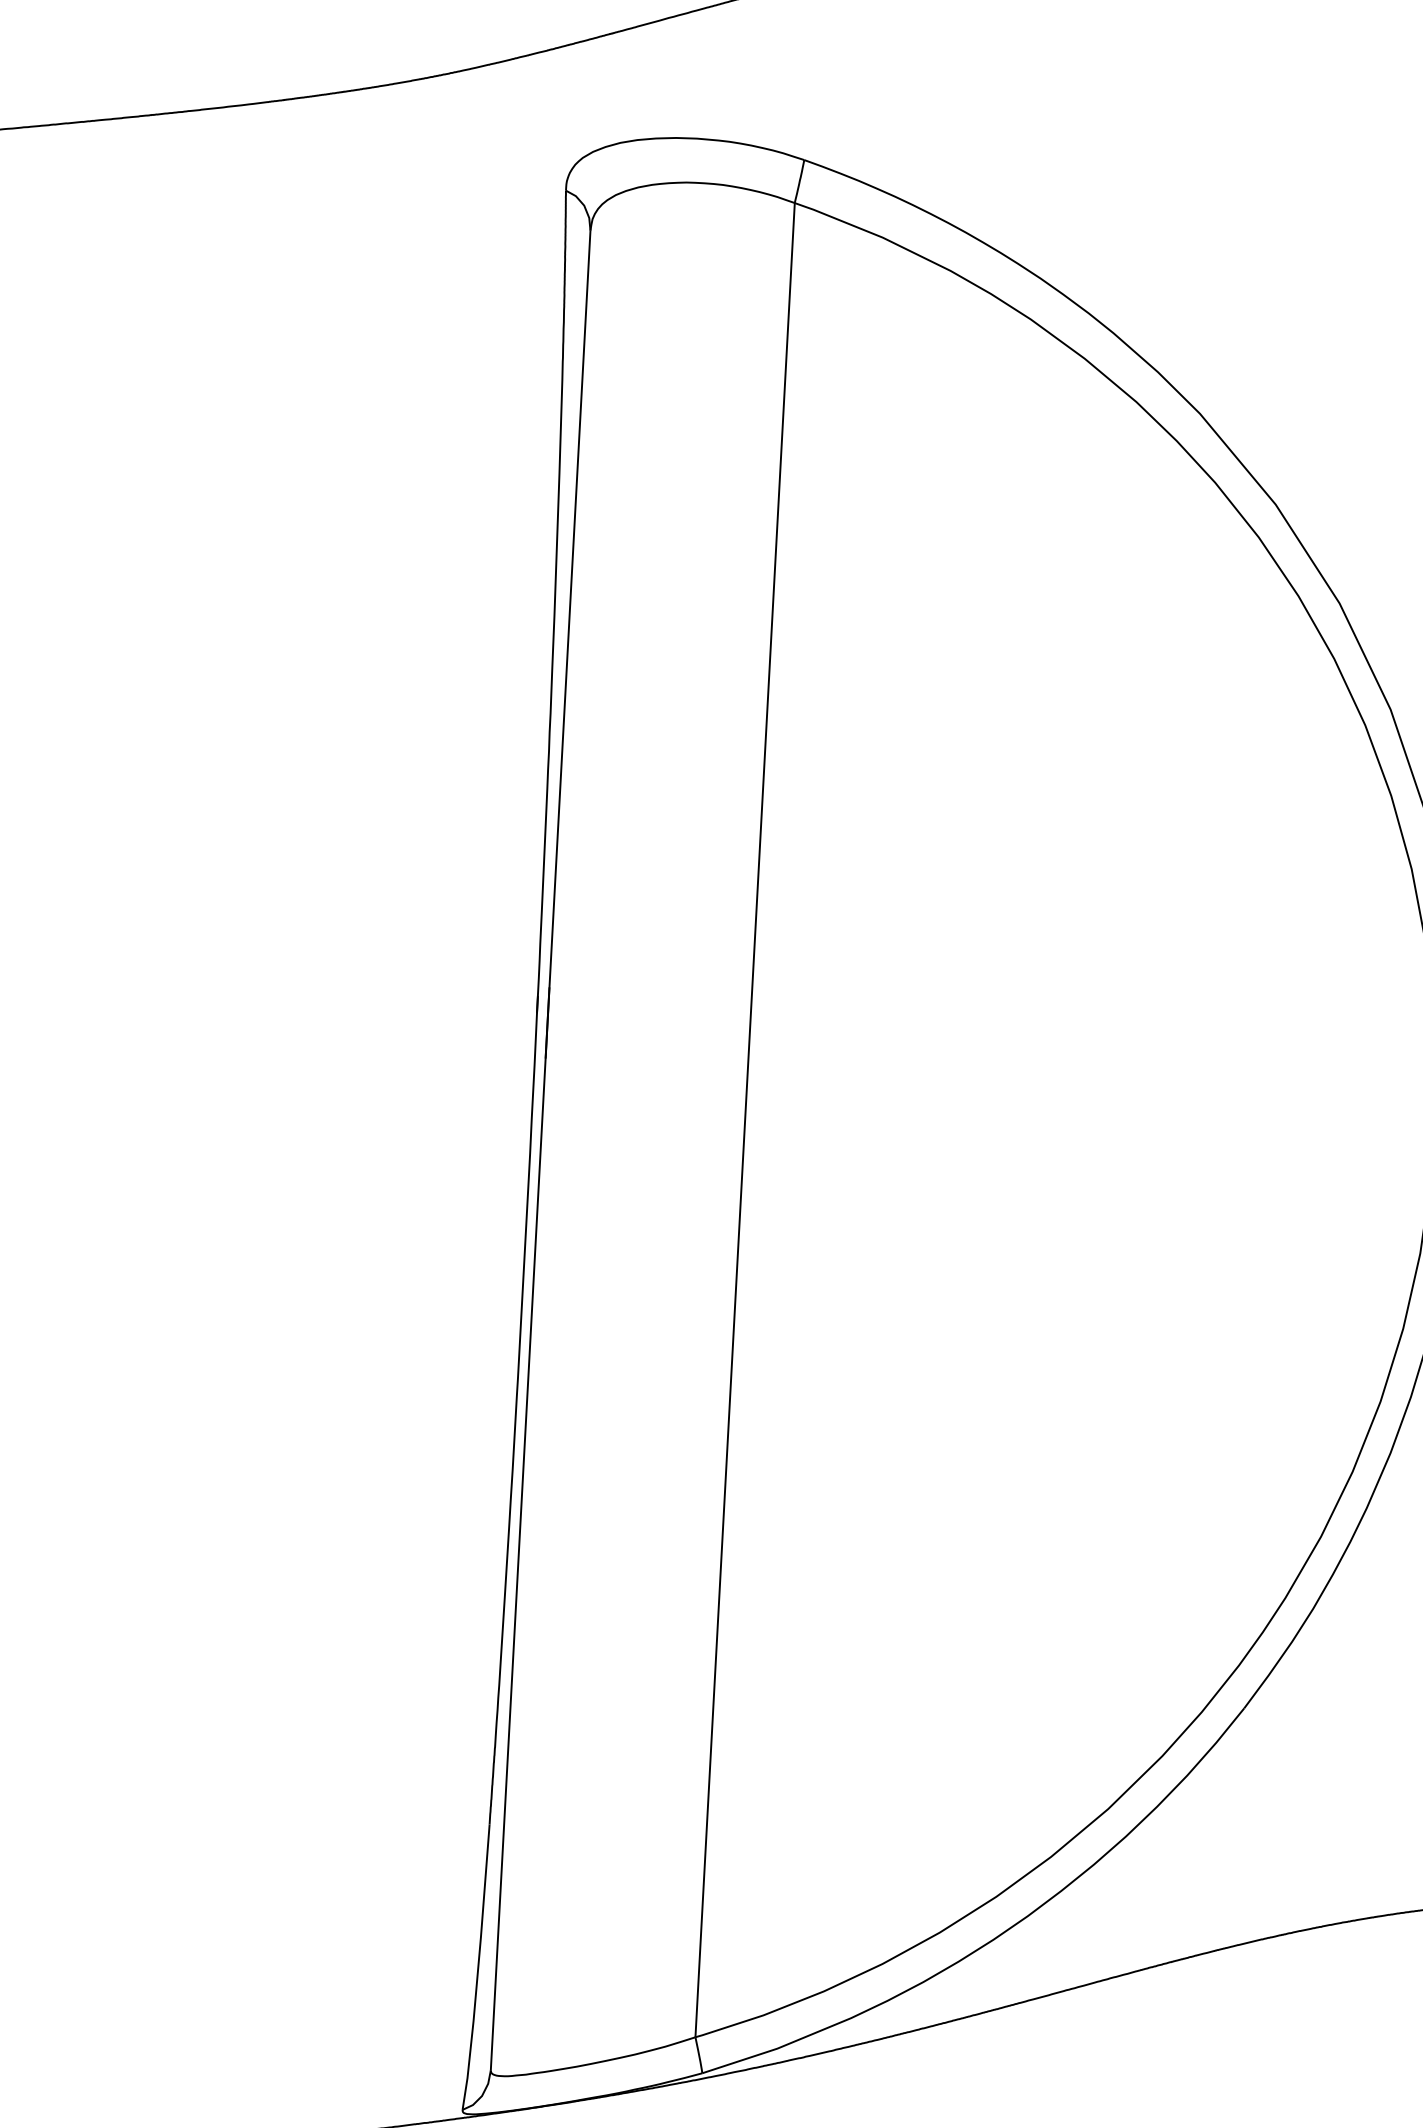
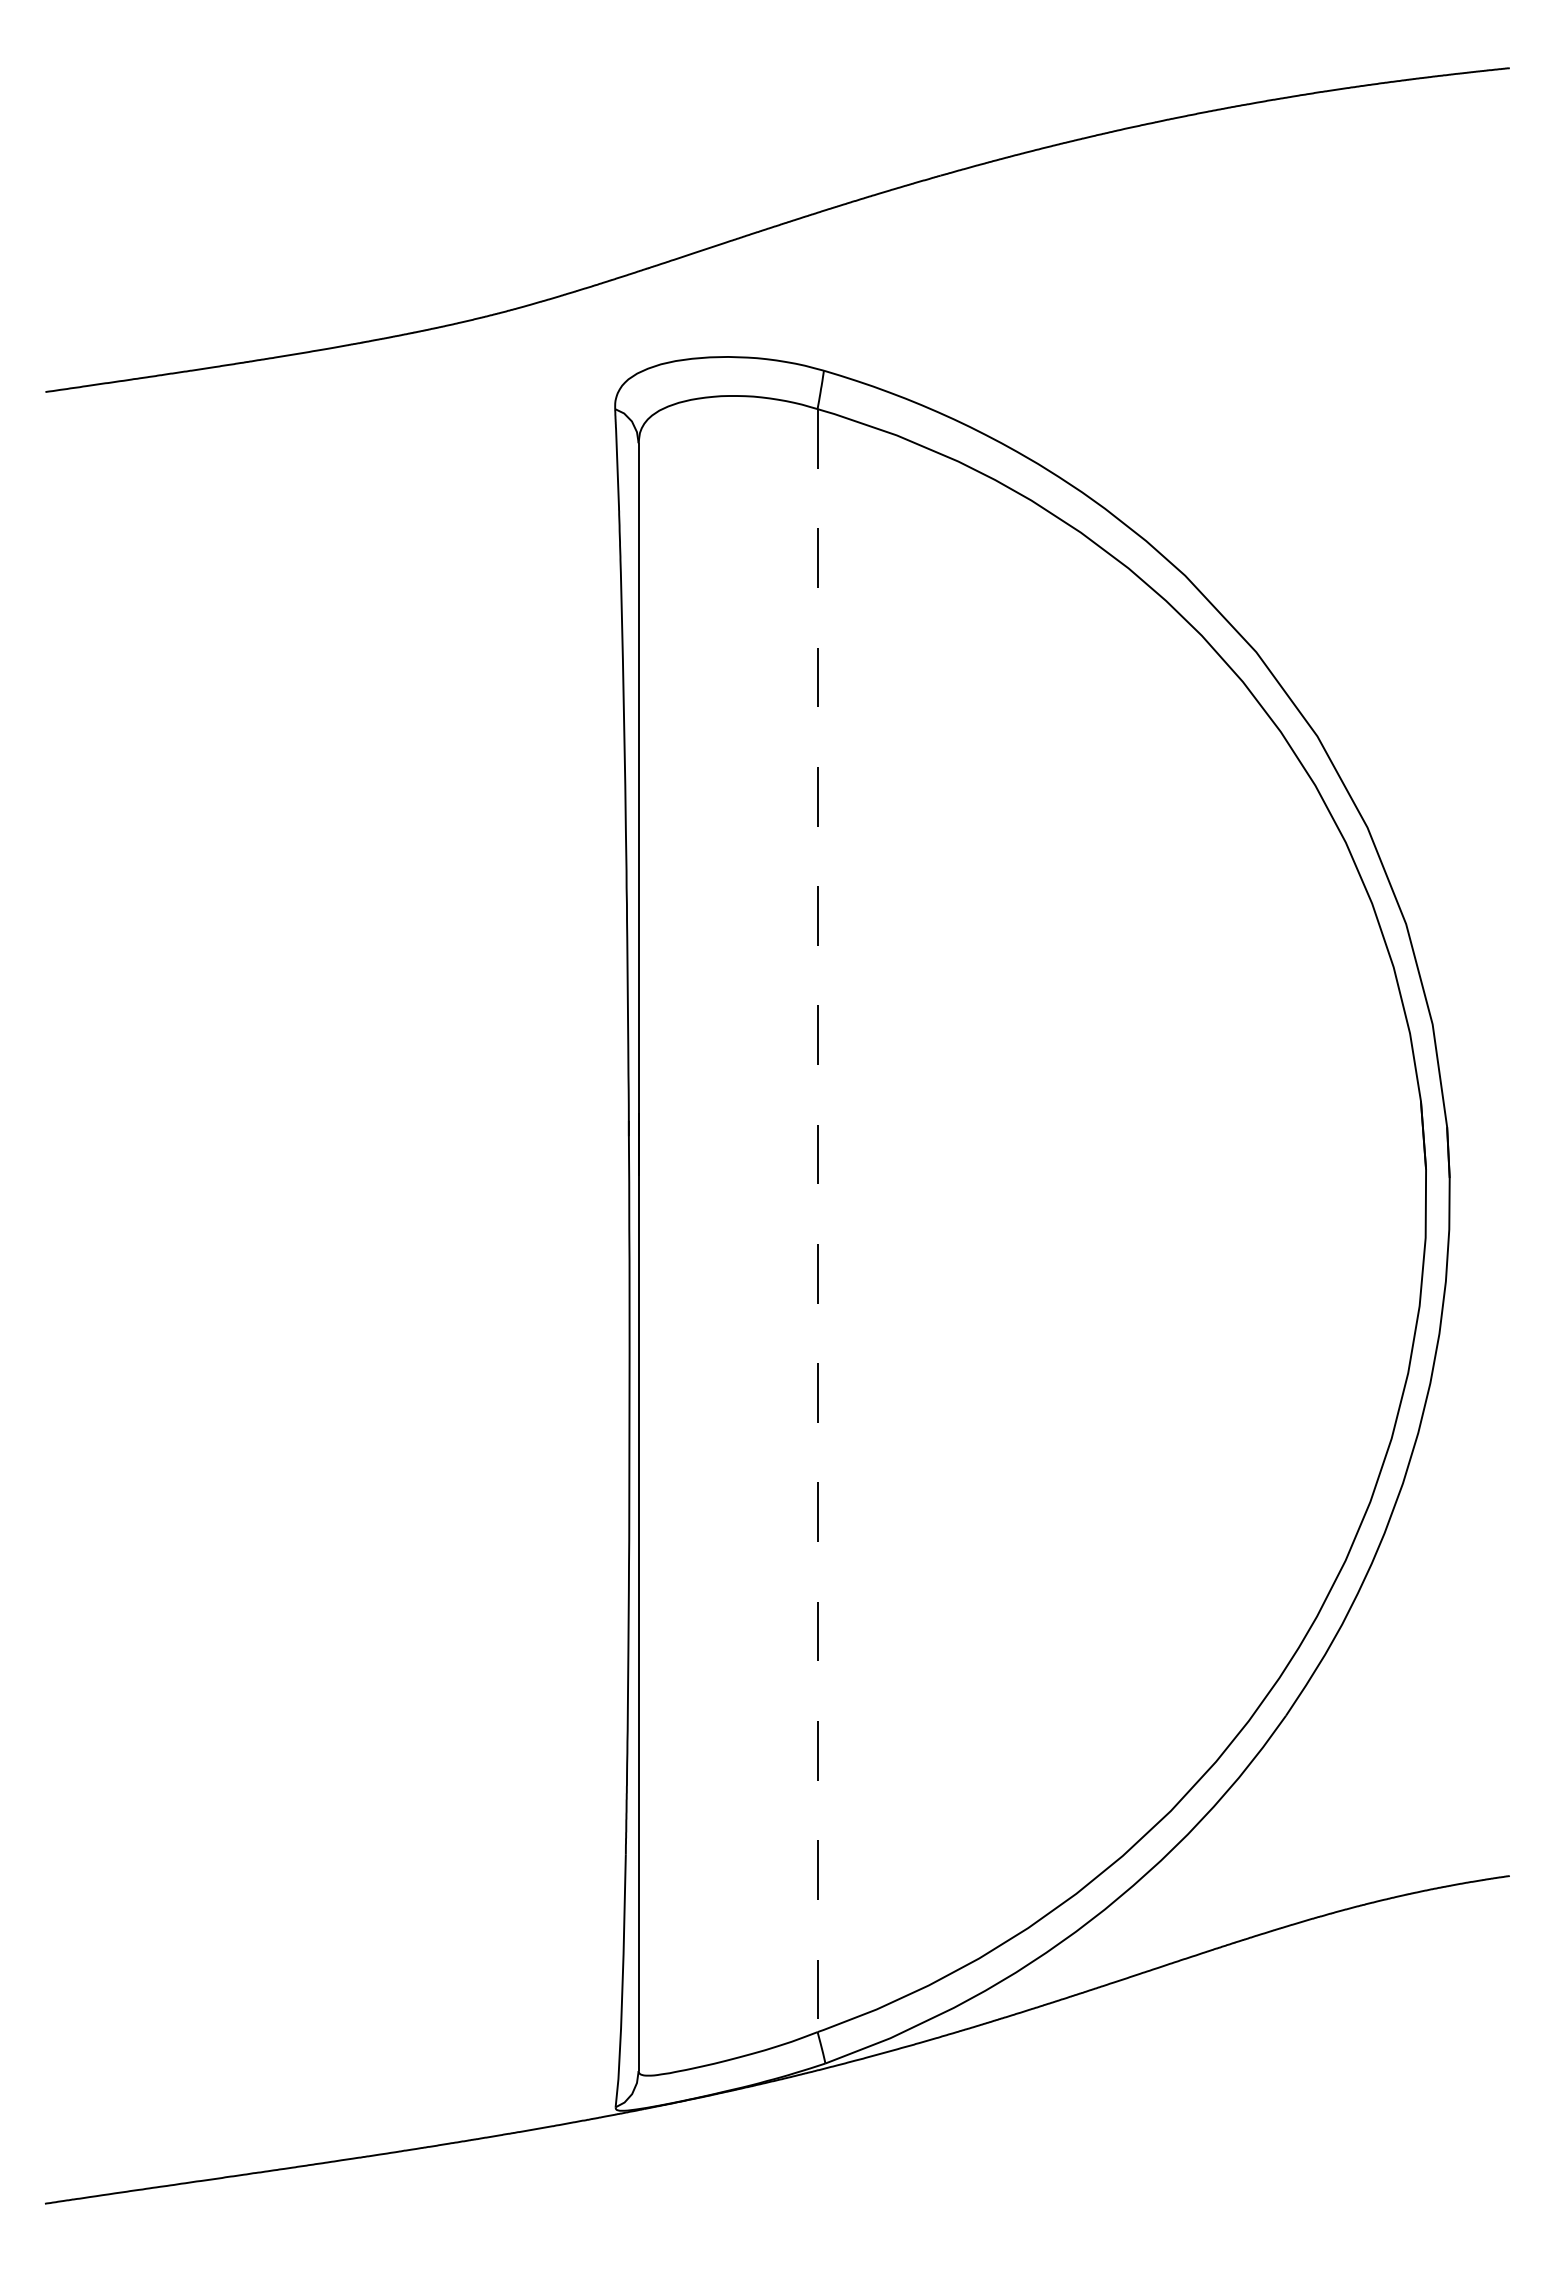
line: (745, 1120) -> (817, 1220), solid -> dashed

